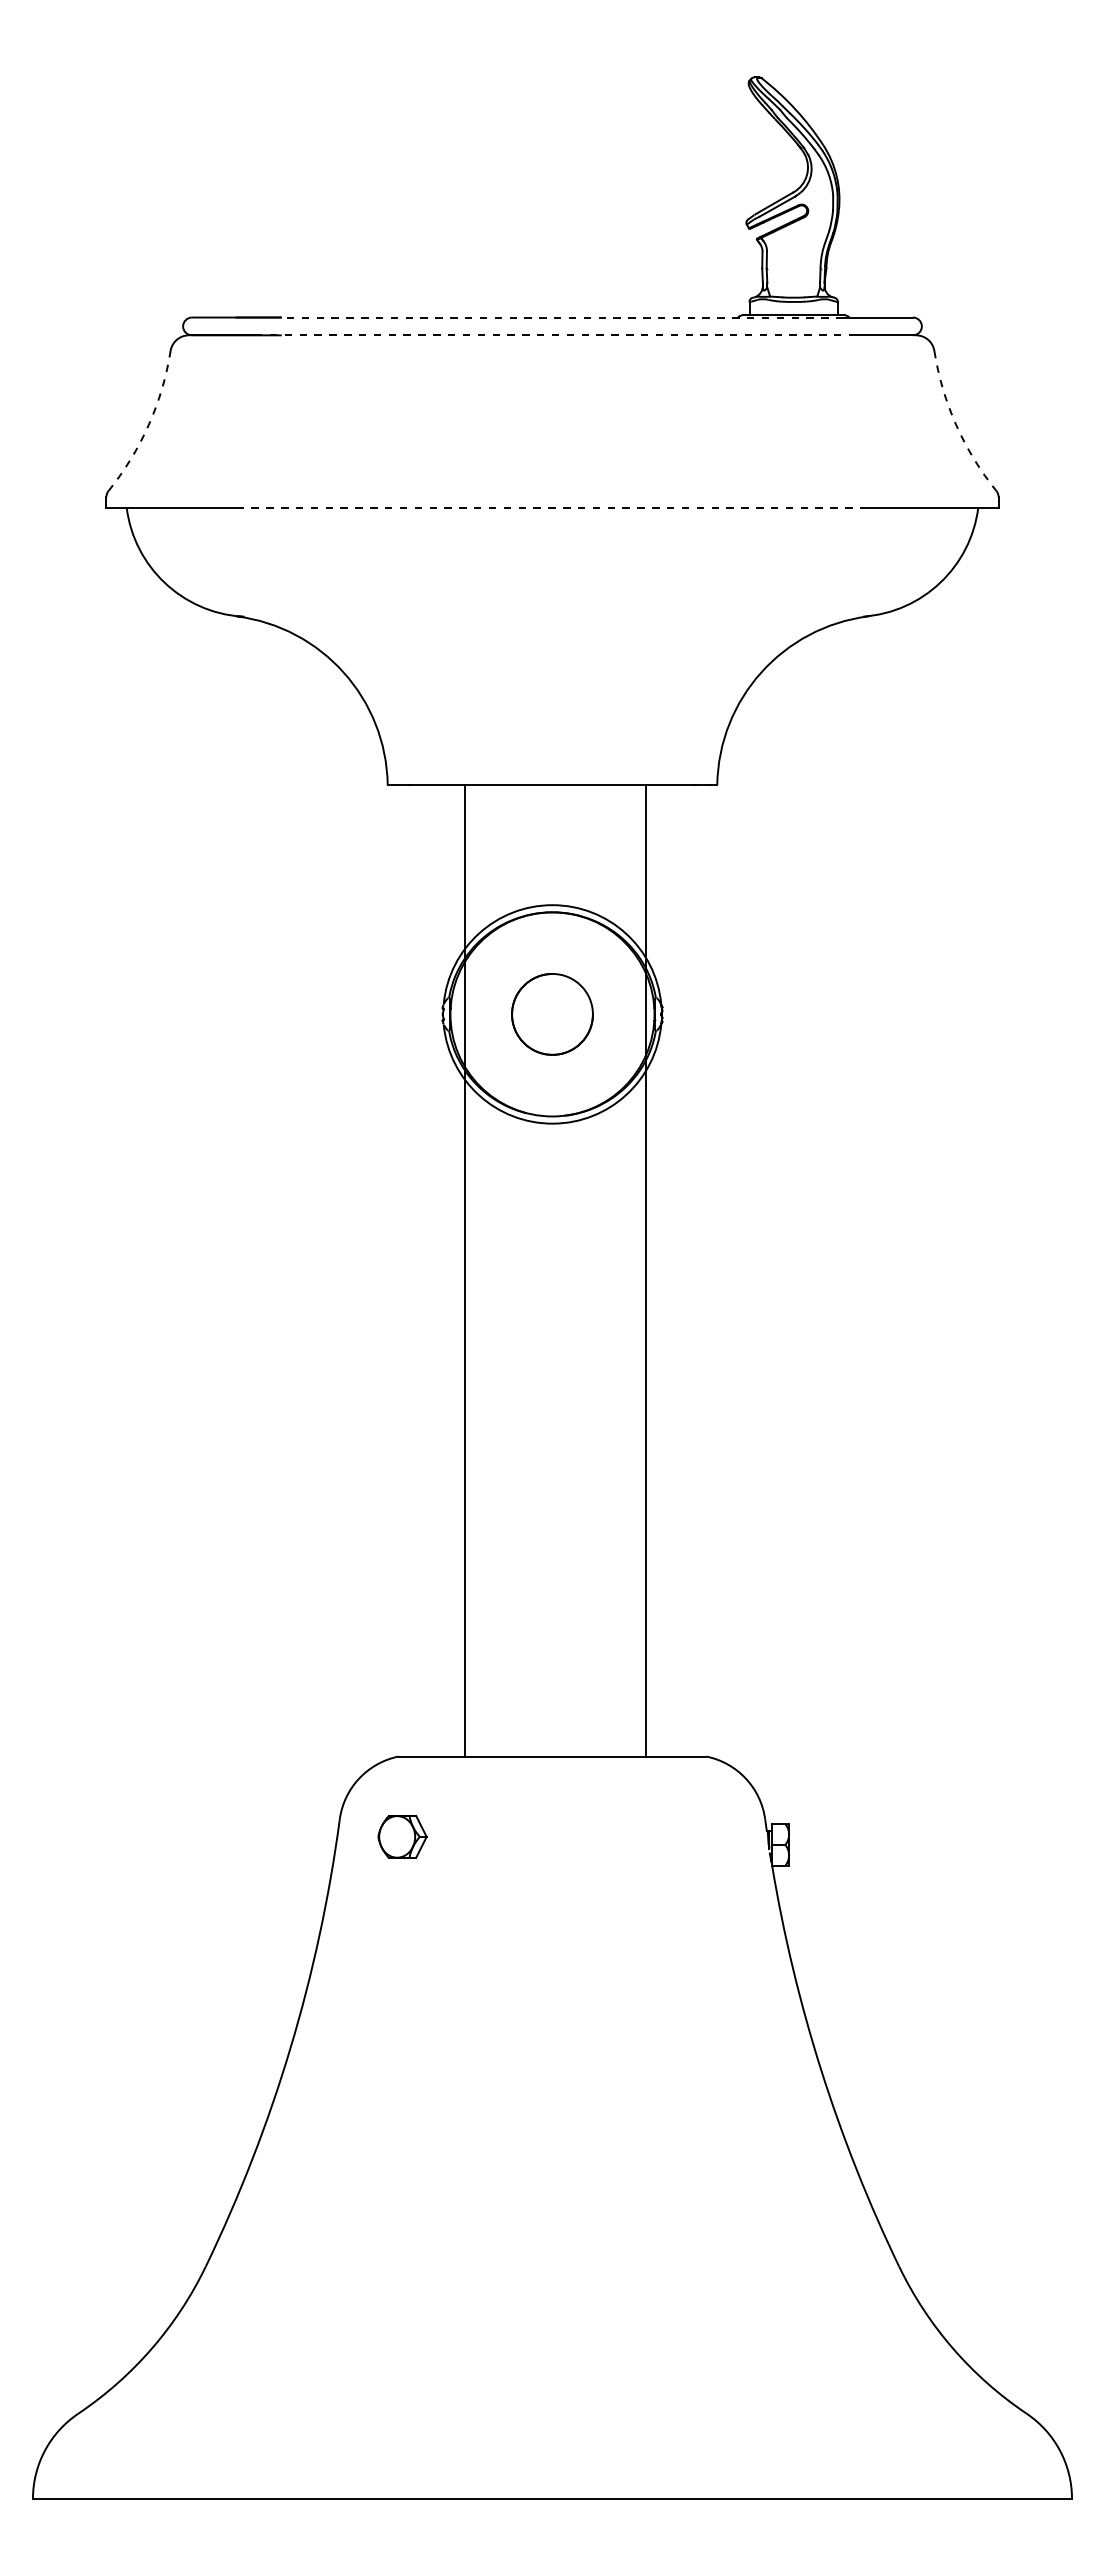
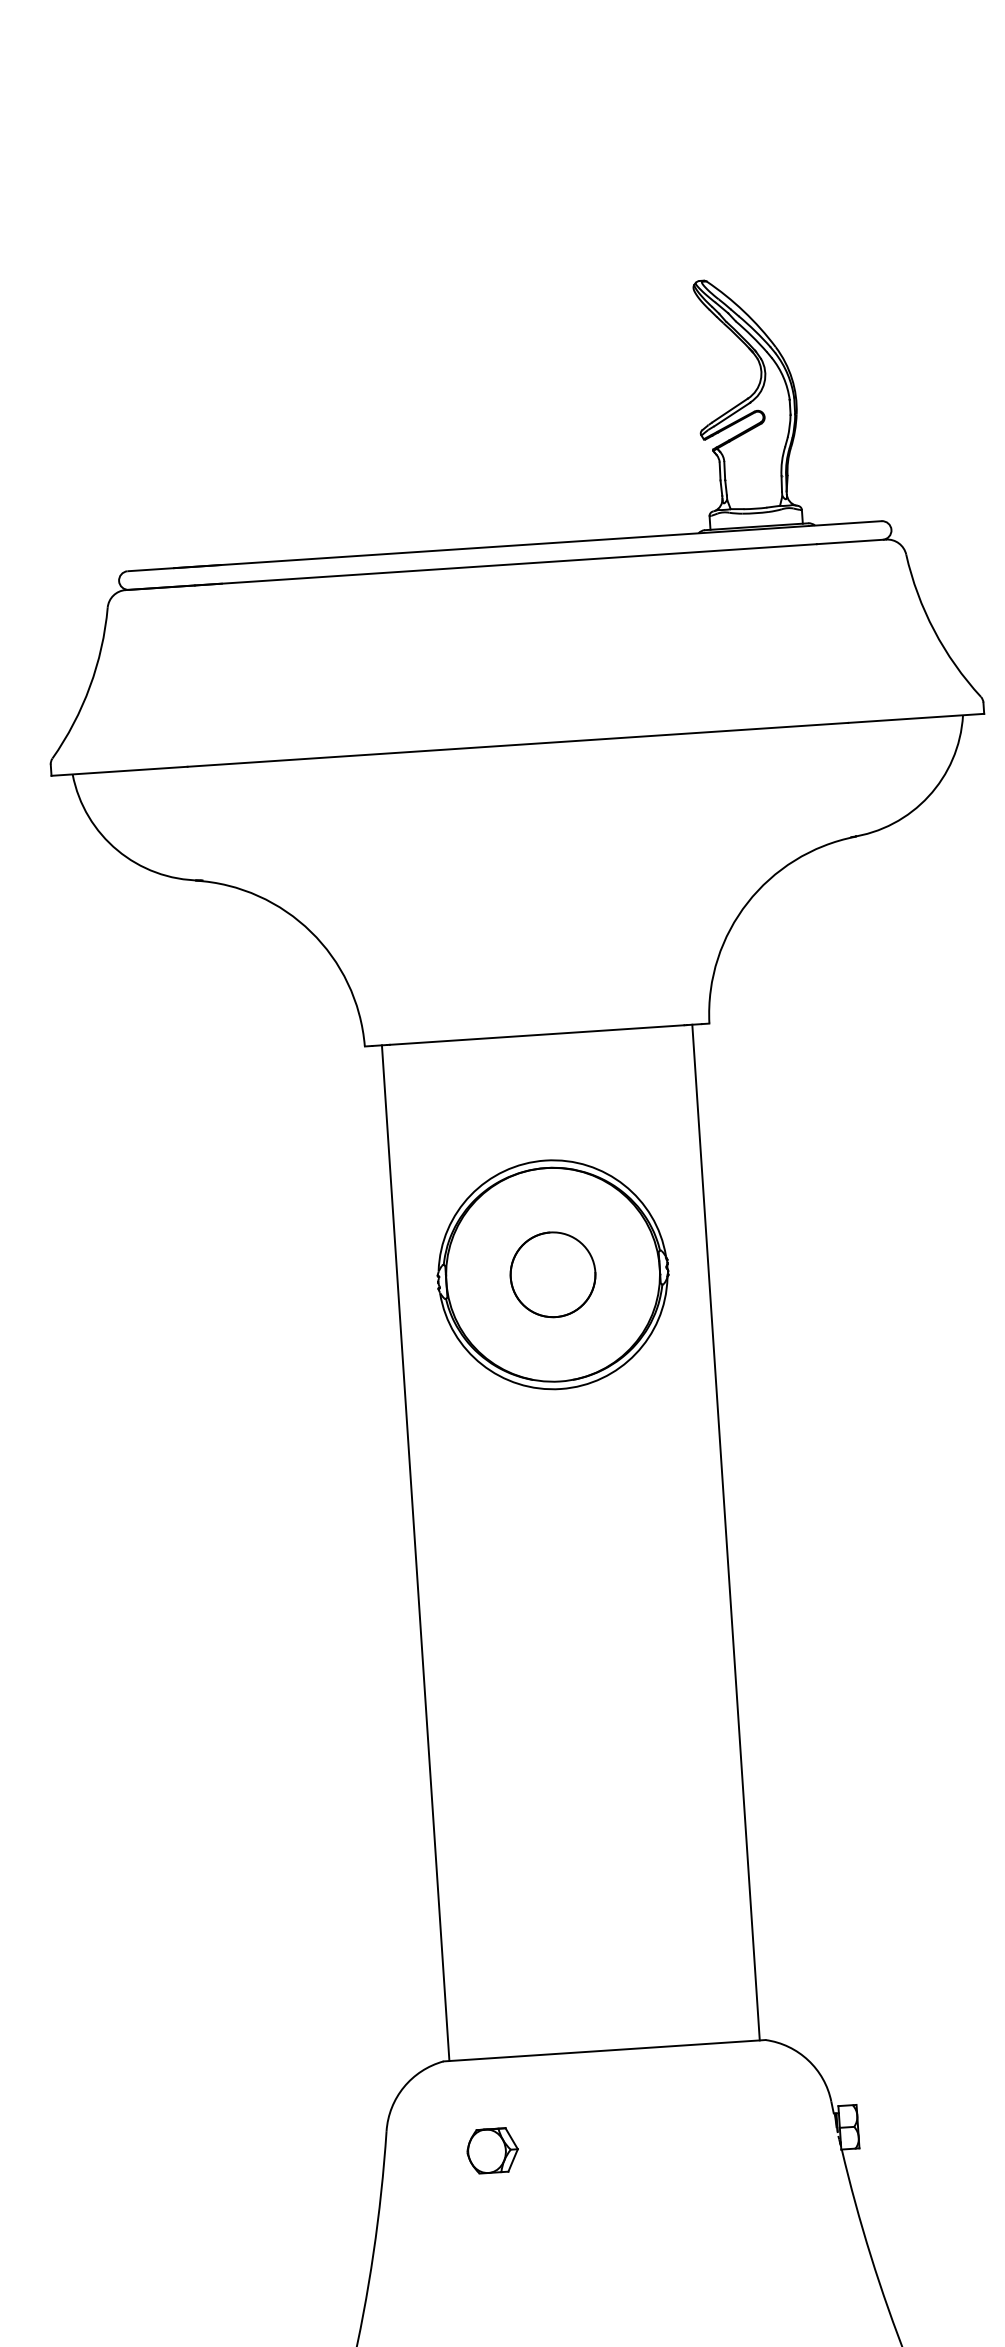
line: (562, 317) -> (515, 545), dashed -> solid
line: (552, 335) -> (505, 564), dashed -> solid
arc: (148, 425) -> (89, 687), dashed -> solid
arc: (956, 425) -> (934, 631), dashed -> solid
line: (552, 507) -> (517, 744), dashed -> solid
line: (465, 1270) -> (416, 1552), moved
line: (645, 1270) -> (725, 1532), moved
part: (402, 1836) -> (492, 2150), moved

